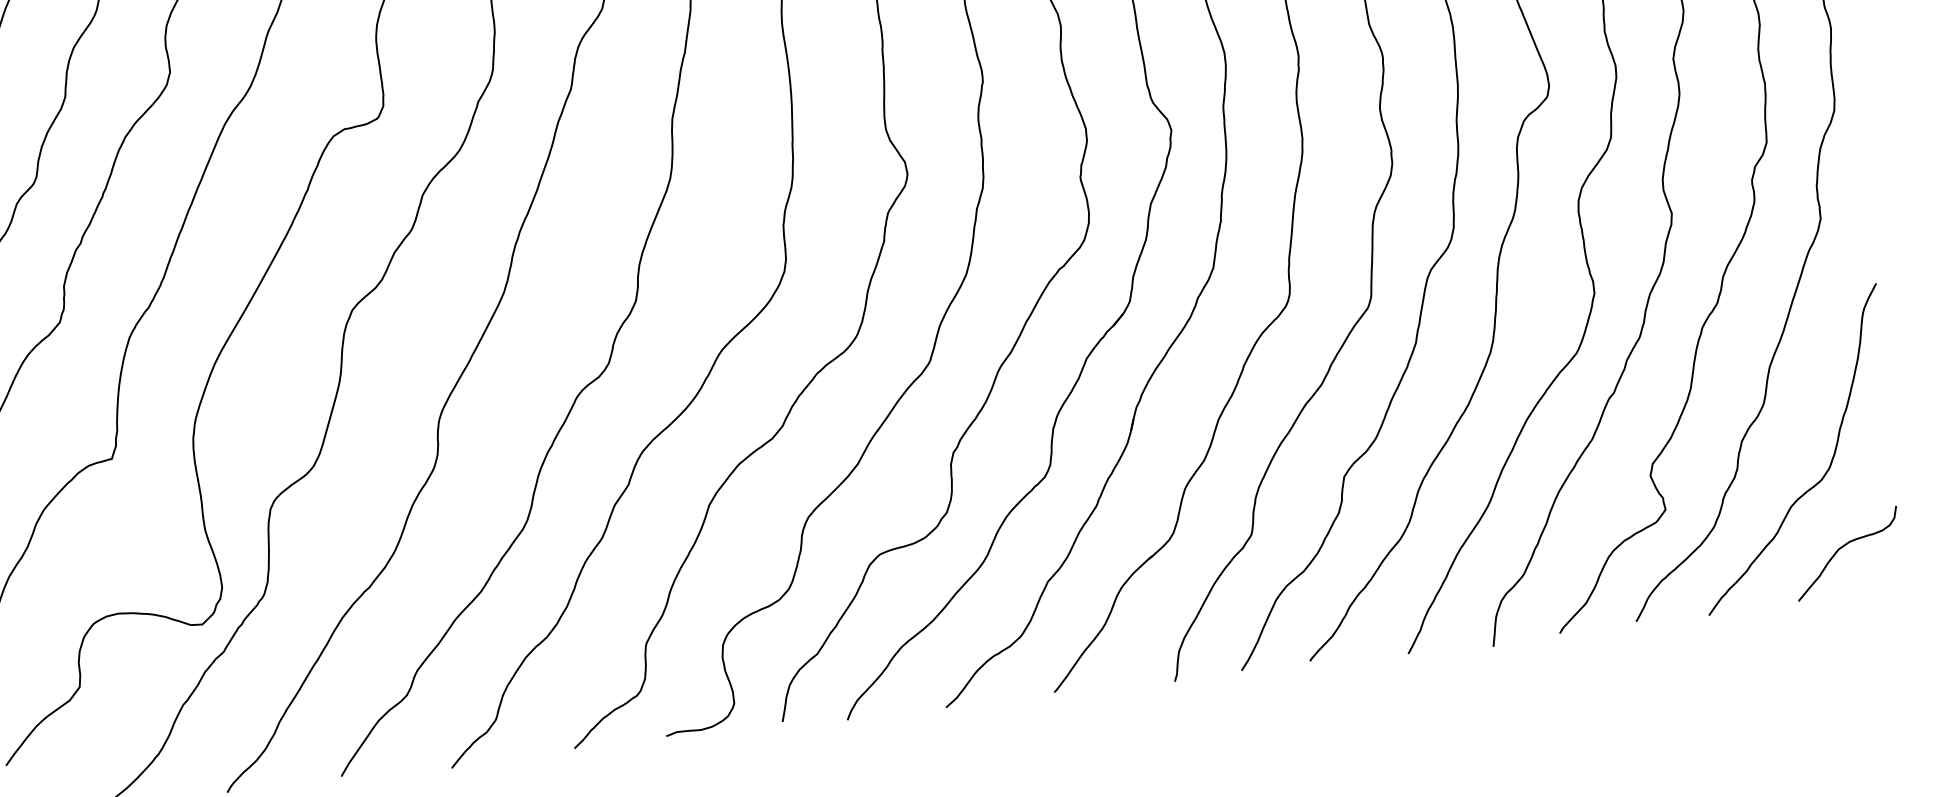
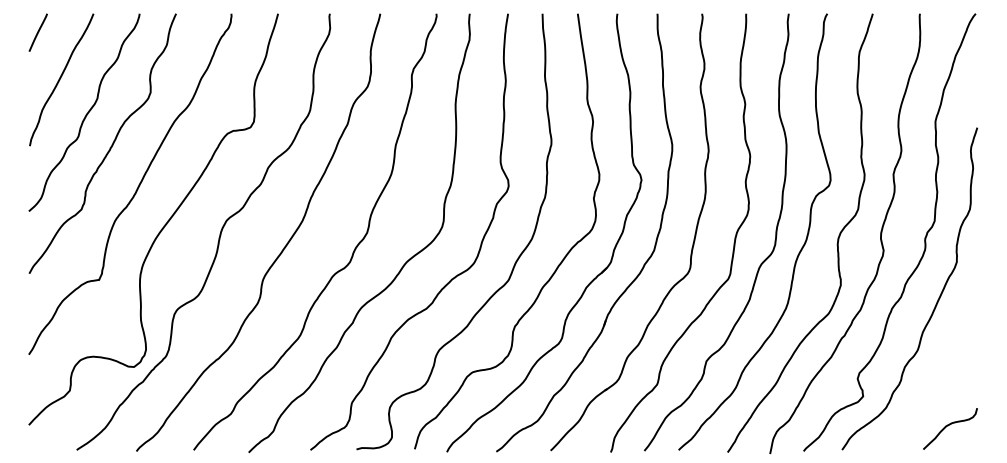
curve: (1830, 459) -> (947, 381), removed

